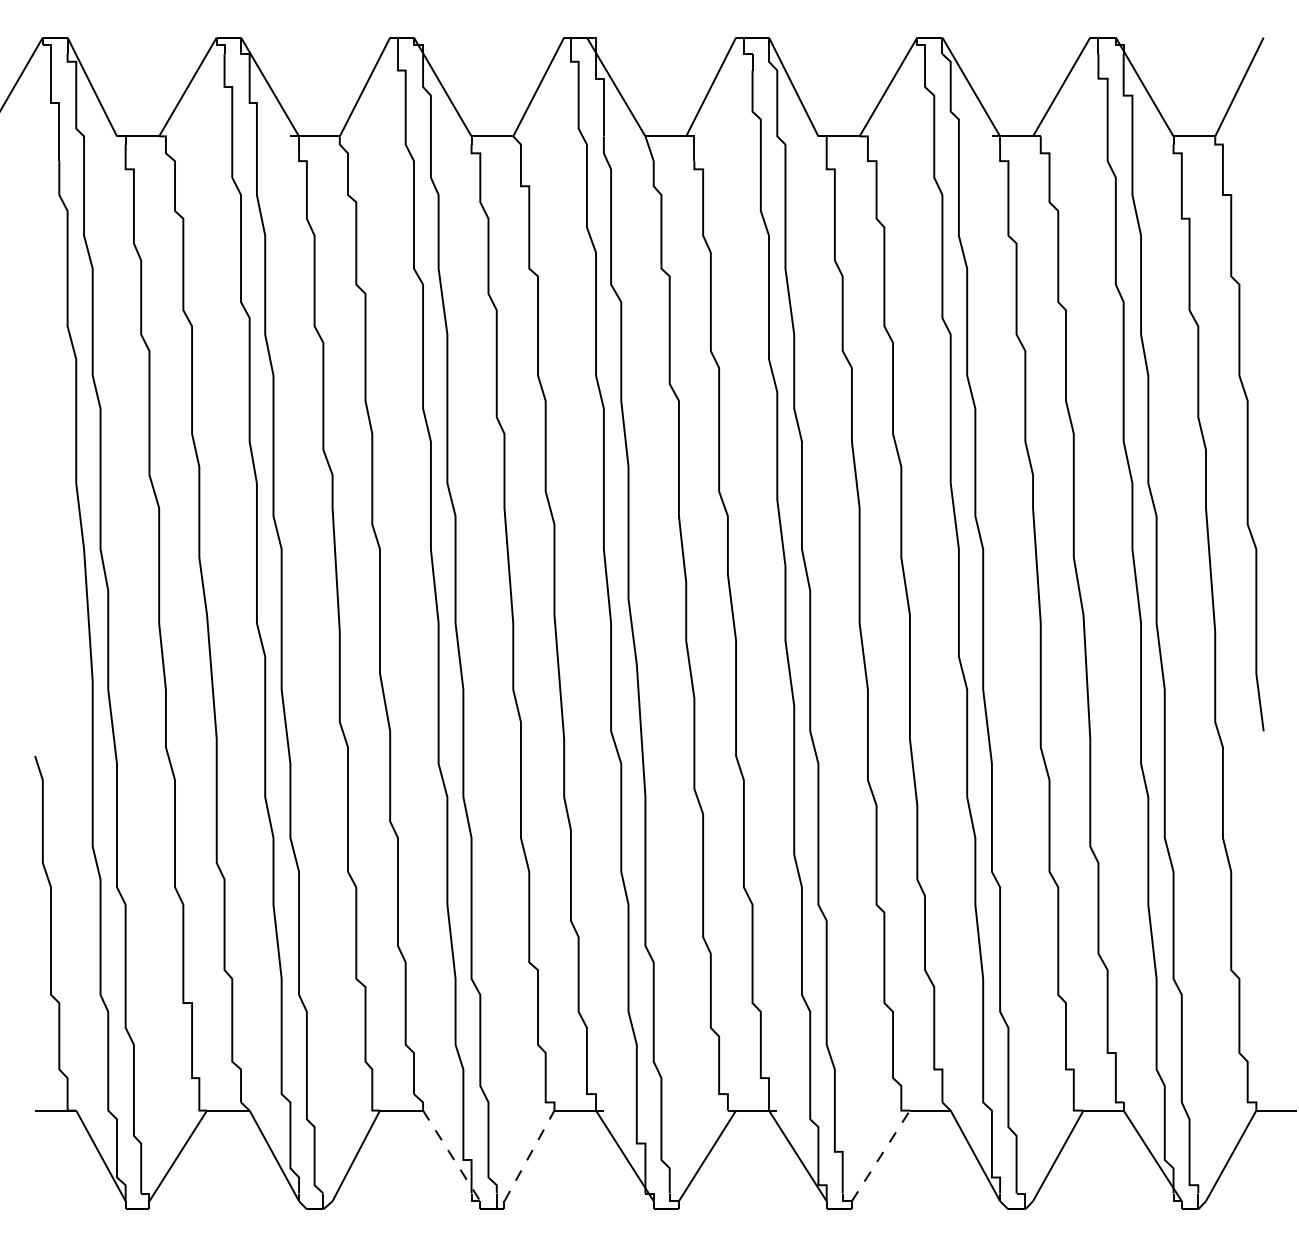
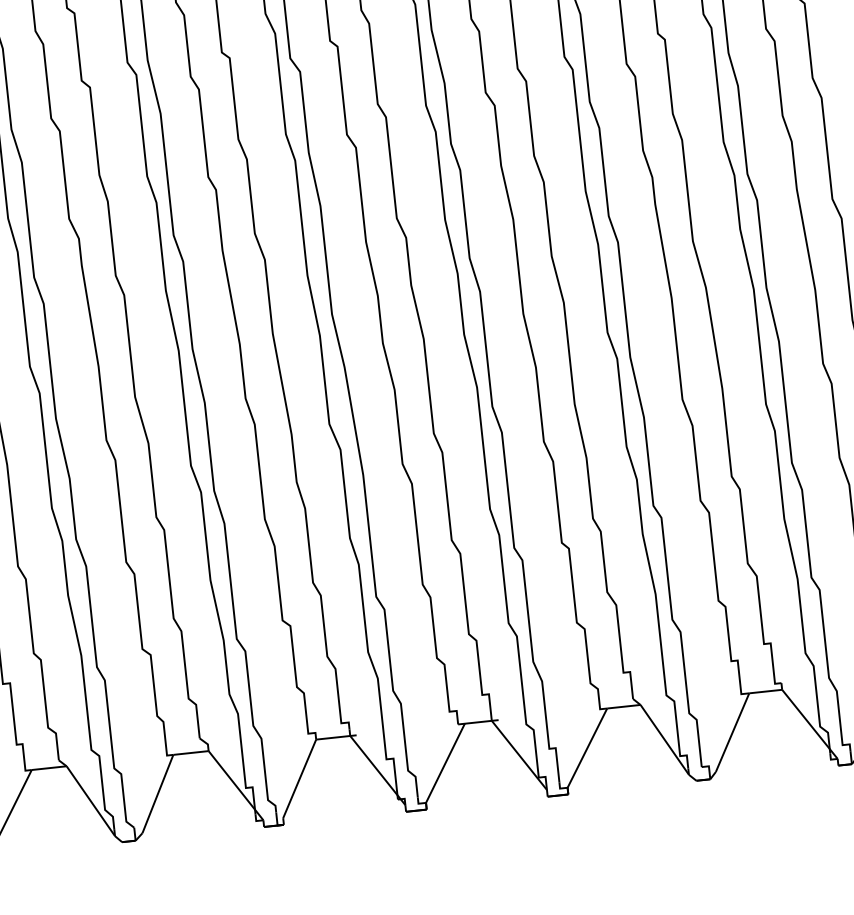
line: (451, 1155) -> (235, 785), dashed -> solid
line: (529, 1155) -> (299, 778), dashed -> solid
line: (880, 1155) -> (587, 747), dashed -> solid

